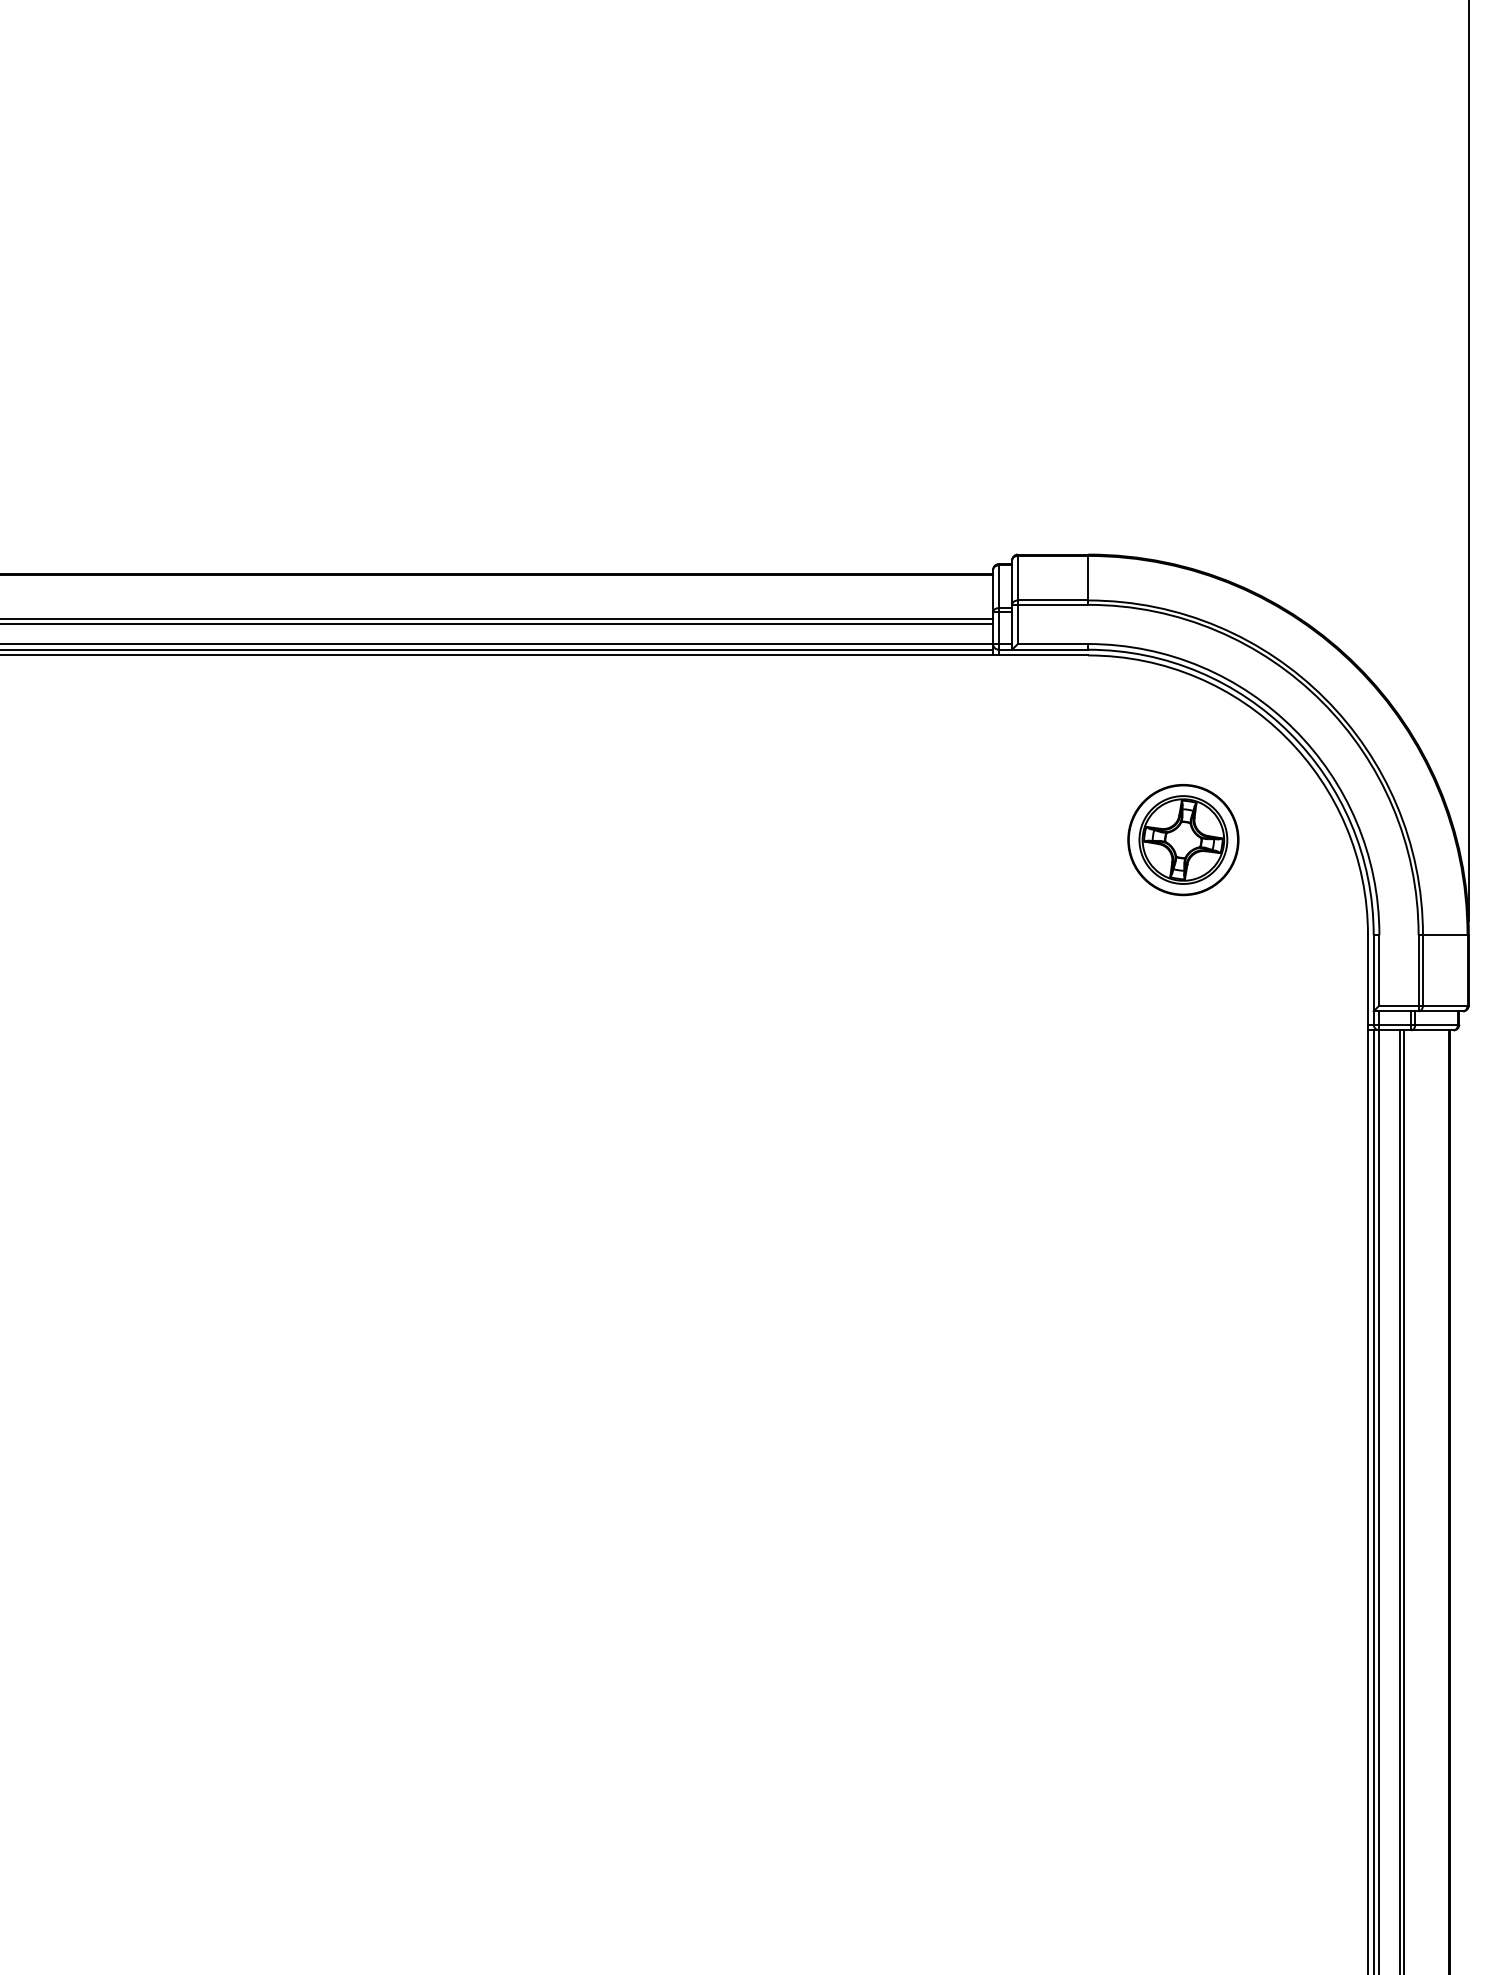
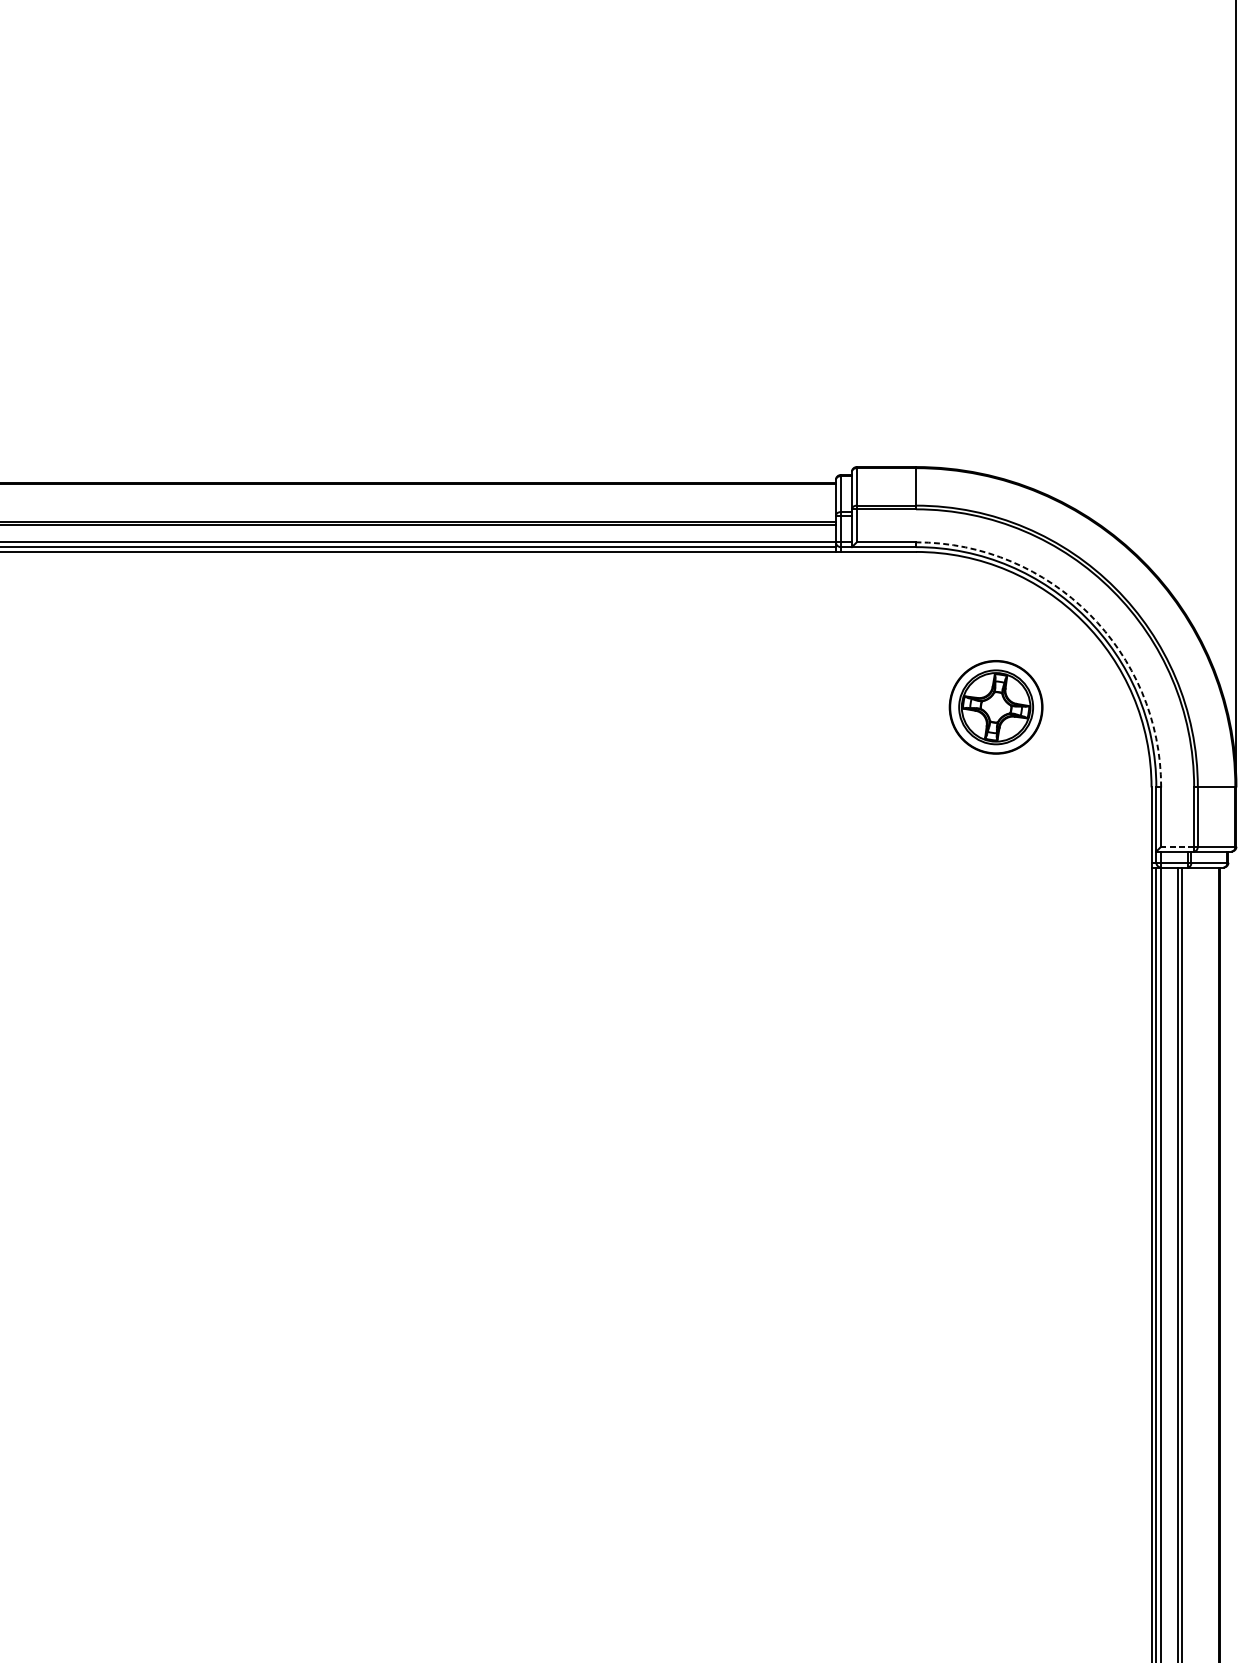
arc: (1294, 729) -> (1089, 614), solid -> dashed
line: (1399, 1005) -> (1178, 846), solid -> dashed

